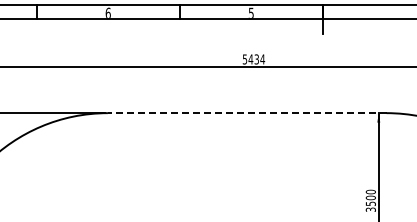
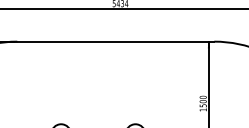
line: (246, 113) -> (115, 41), dashed -> solid
text: (370, 209) -> (202, 109), 3500 -> 1500

